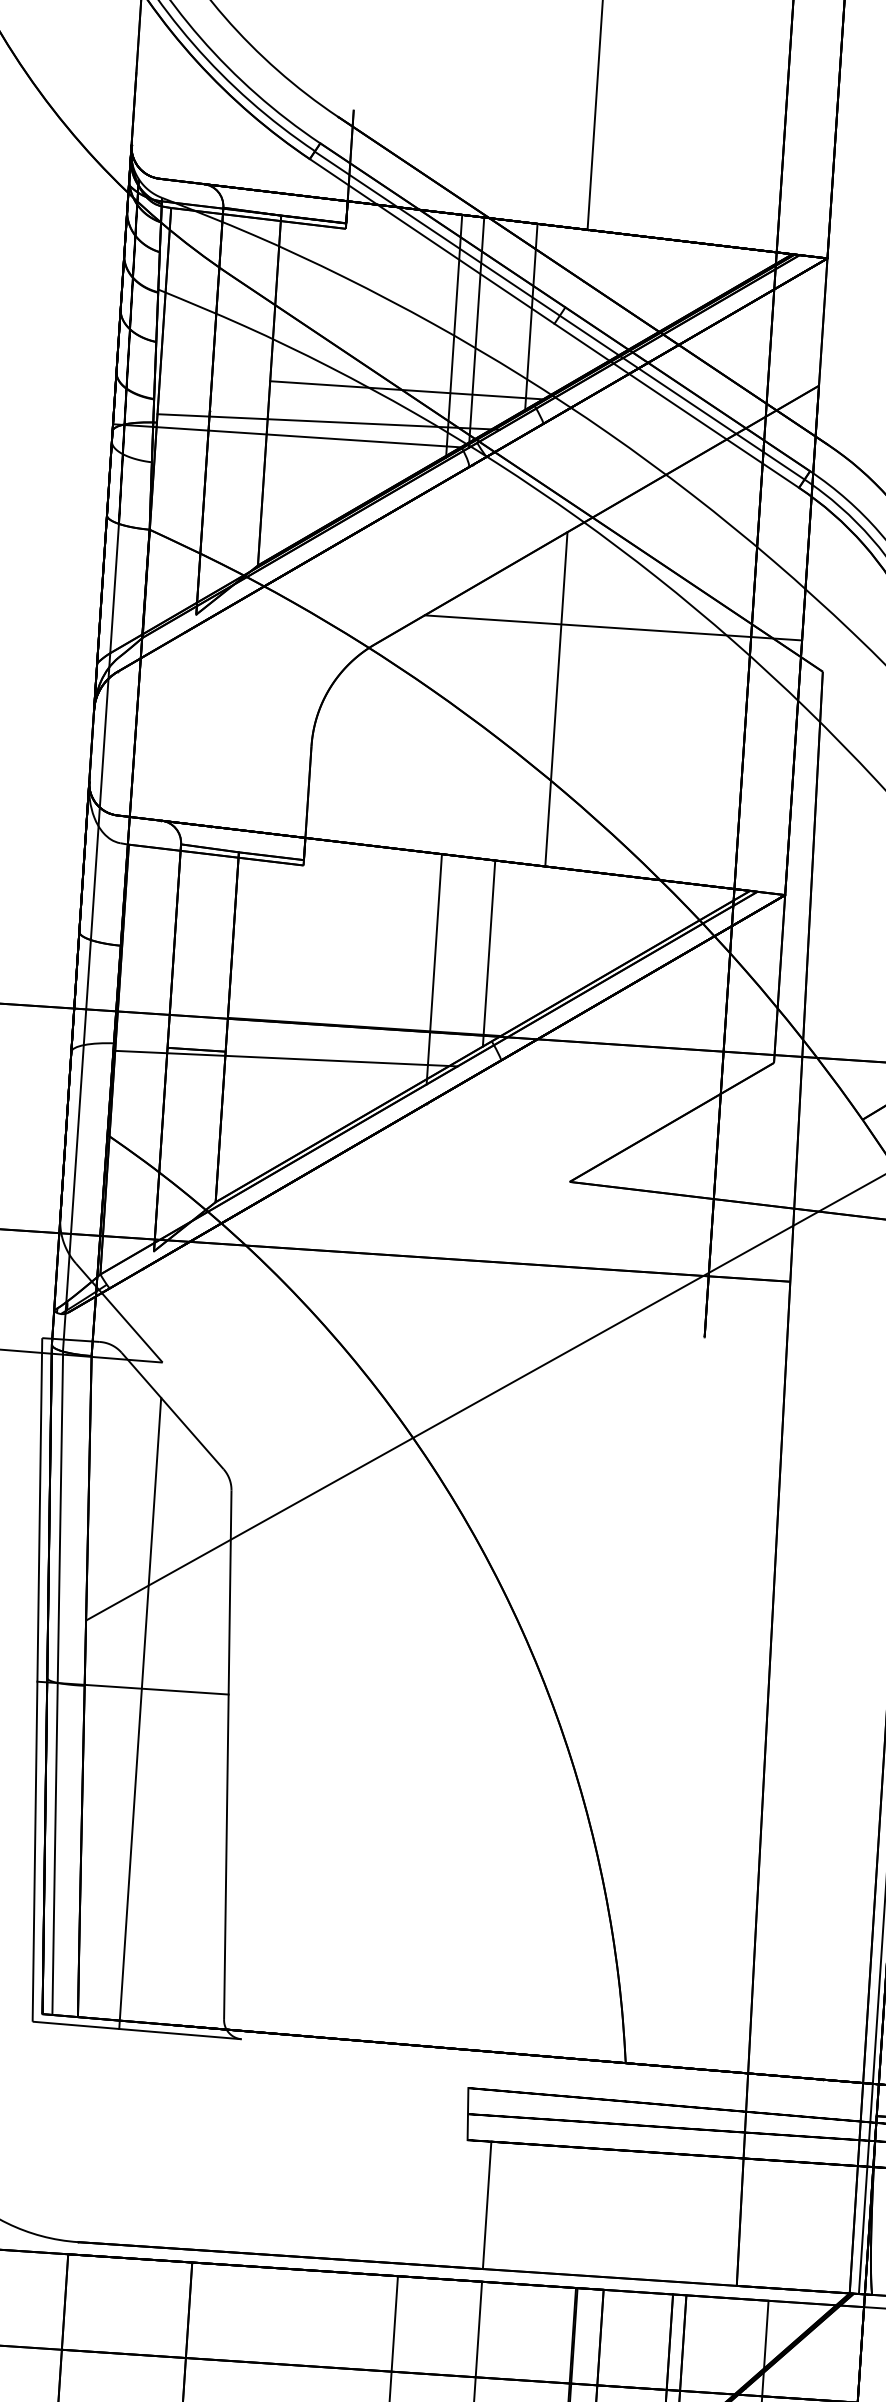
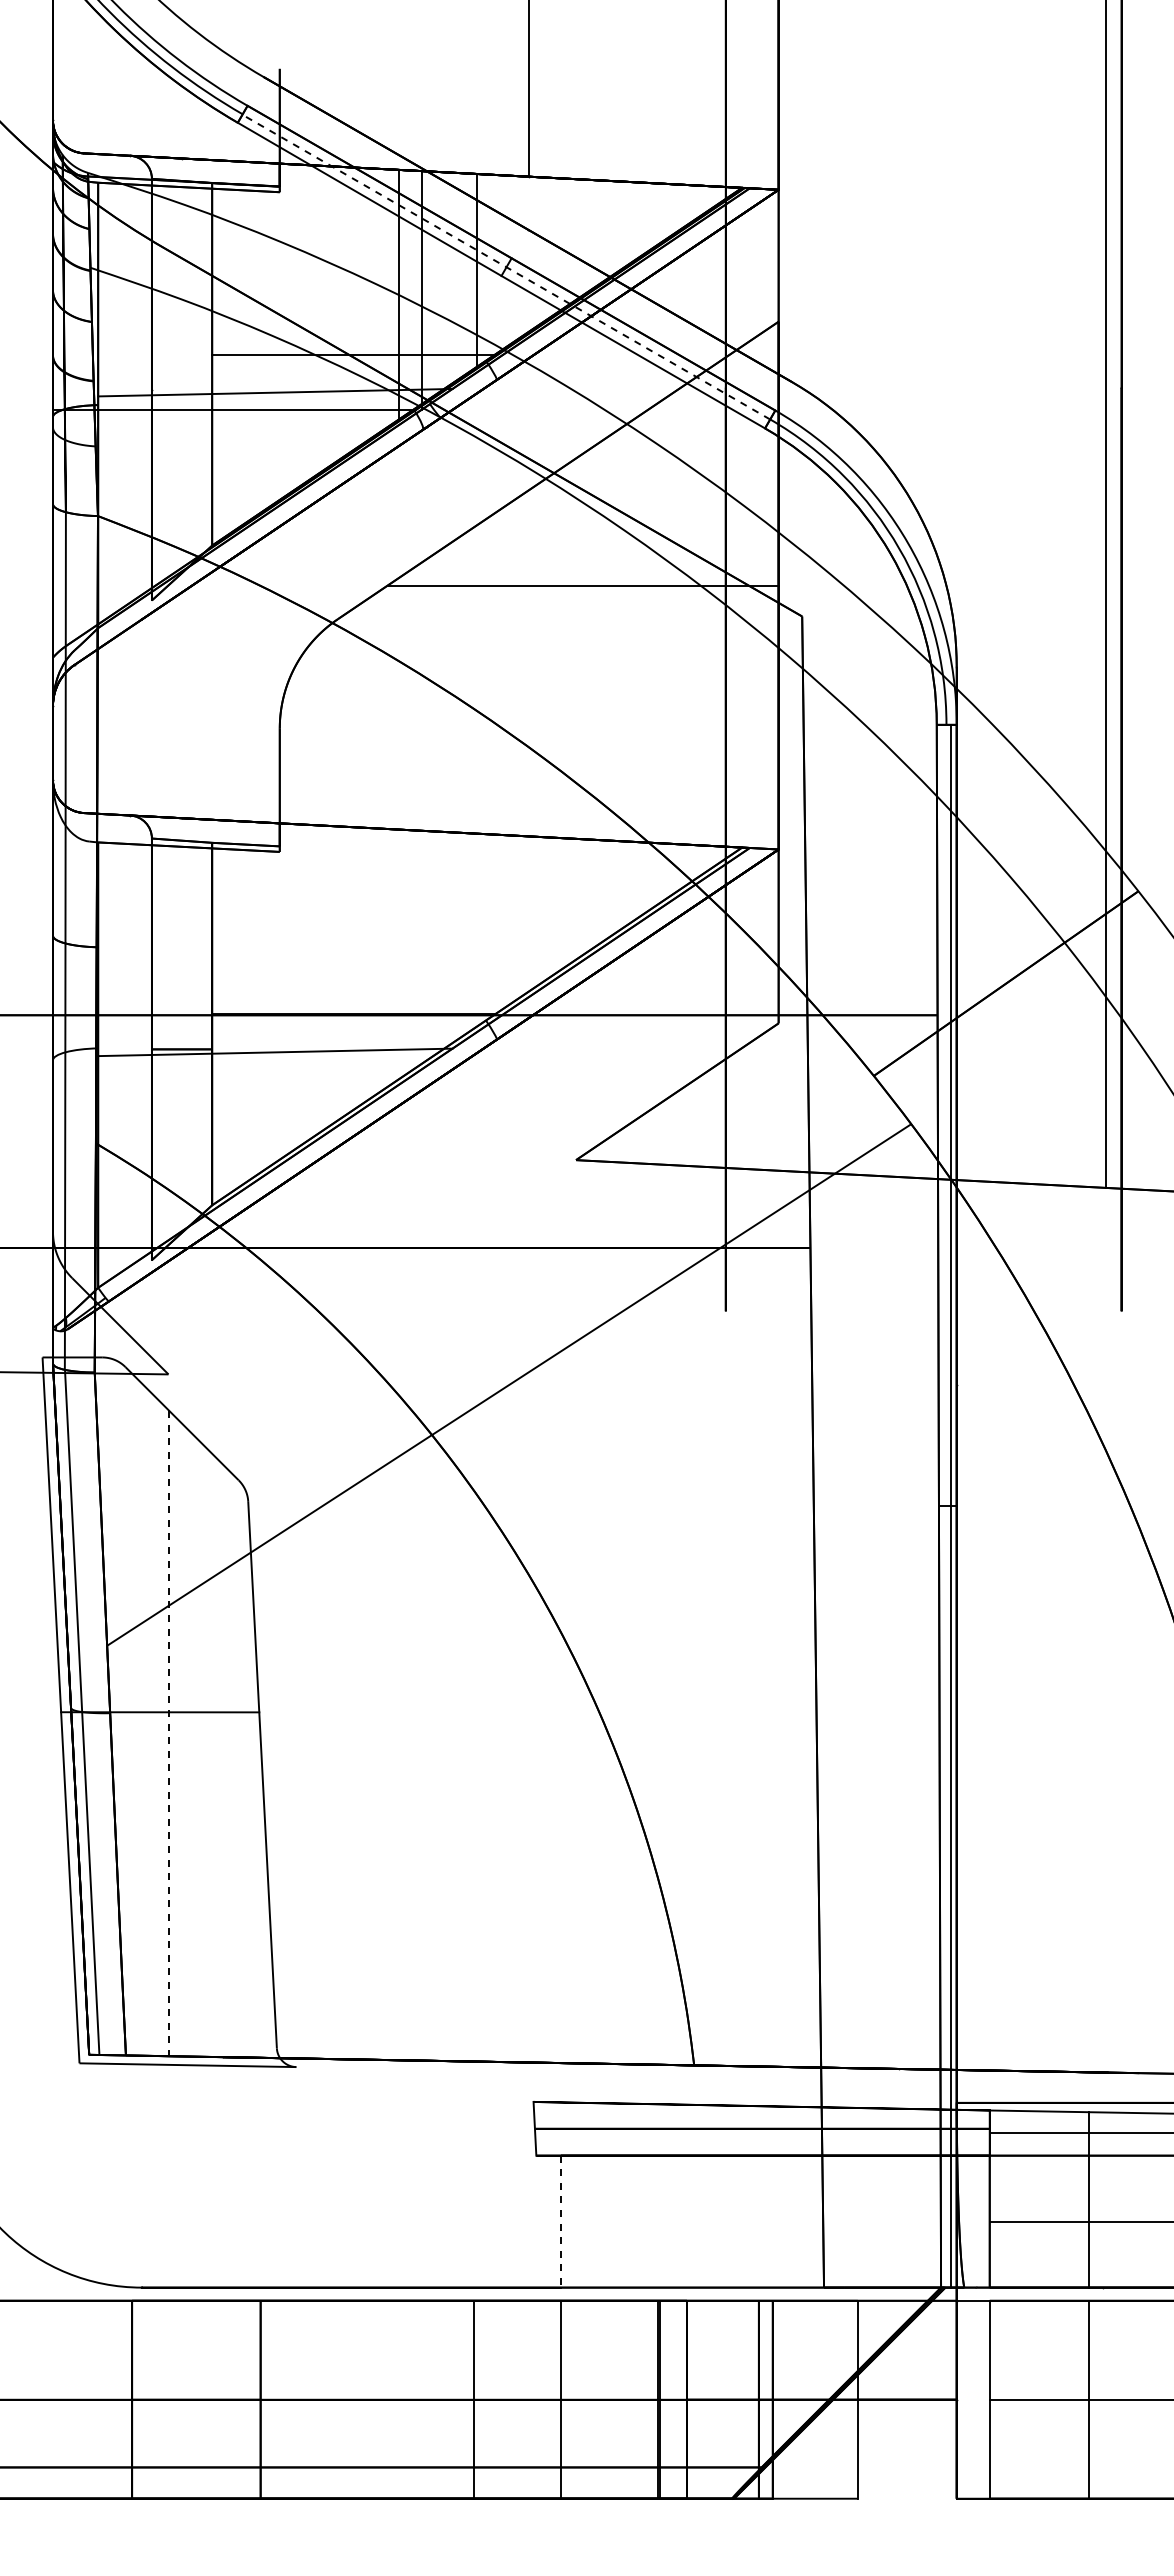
line: (559, 315) -> (506, 267), solid -> dashed
line: (556, 699) -> (529, 663), removed
line: (489, 953) -> (477, 929), removed
line: (434, 968) -> (421, 949), removed
line: (140, 1713) -> (169, 1737), solid -> dashed
line: (486, 2205) -> (560, 2221), solid -> dashed

